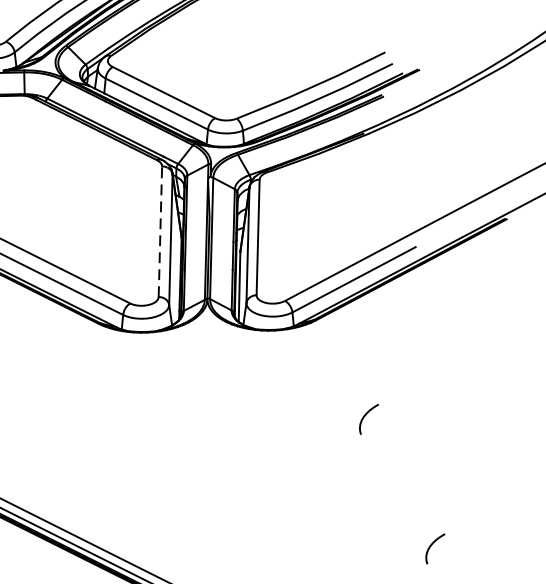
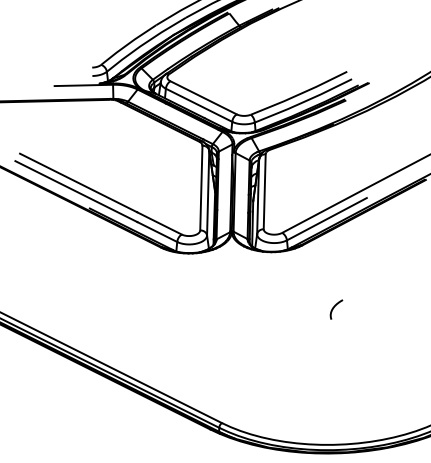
line: (160, 230) -> (201, 187), dashed -> solid
curve: (432, 547) -> (377, 392), removed

